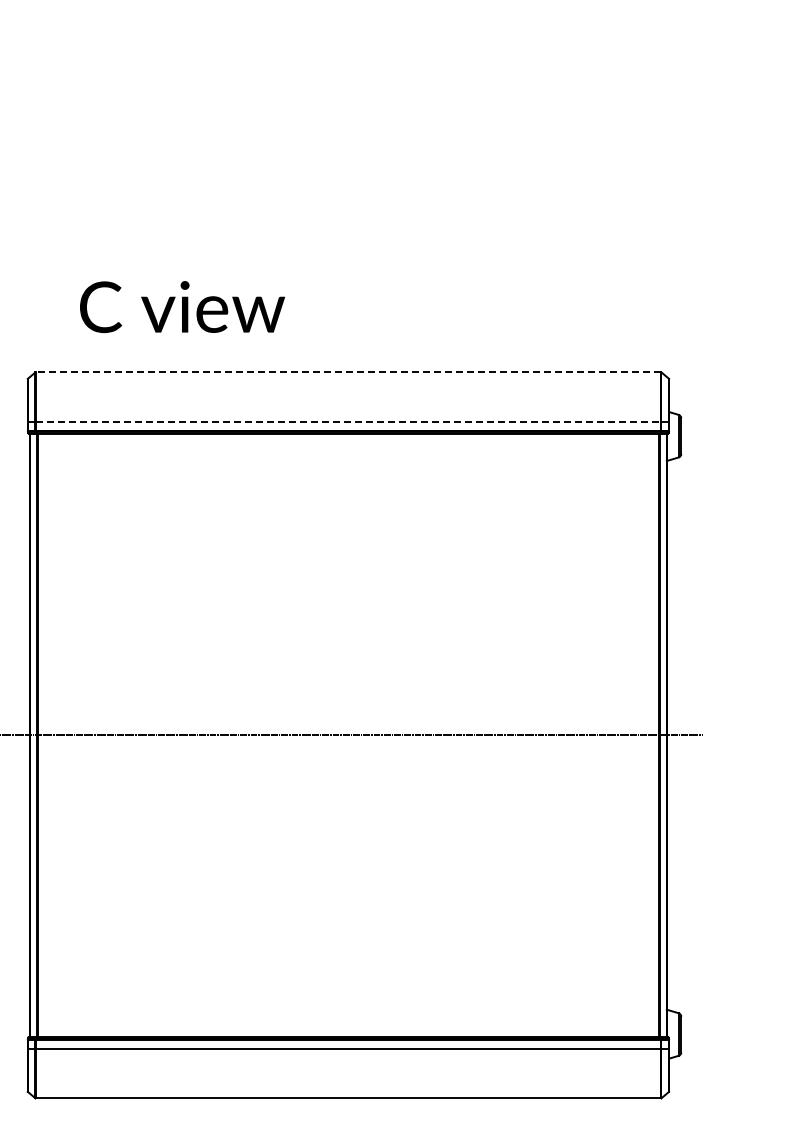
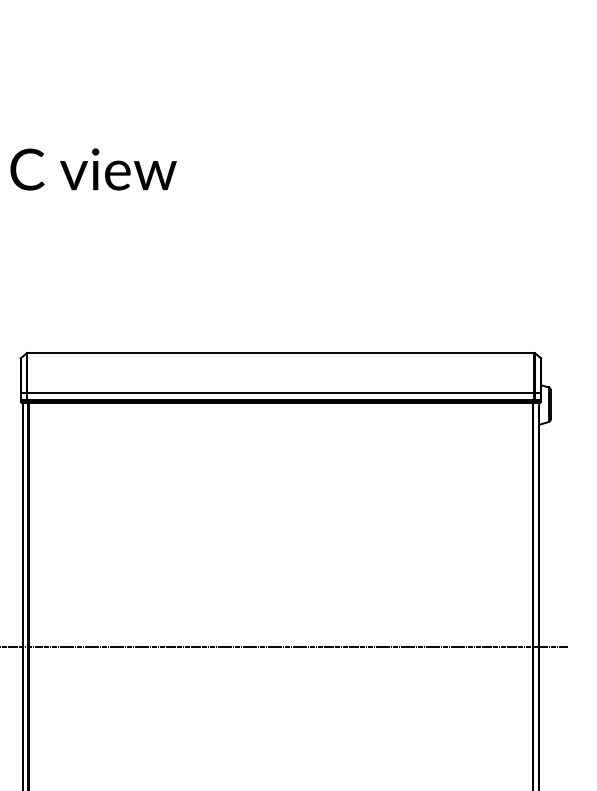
text: (182, 307) -> (93, 169), moved
line: (348, 372) -> (280, 353), dashed -> solid
line: (348, 421) -> (280, 392), dashed -> solid

